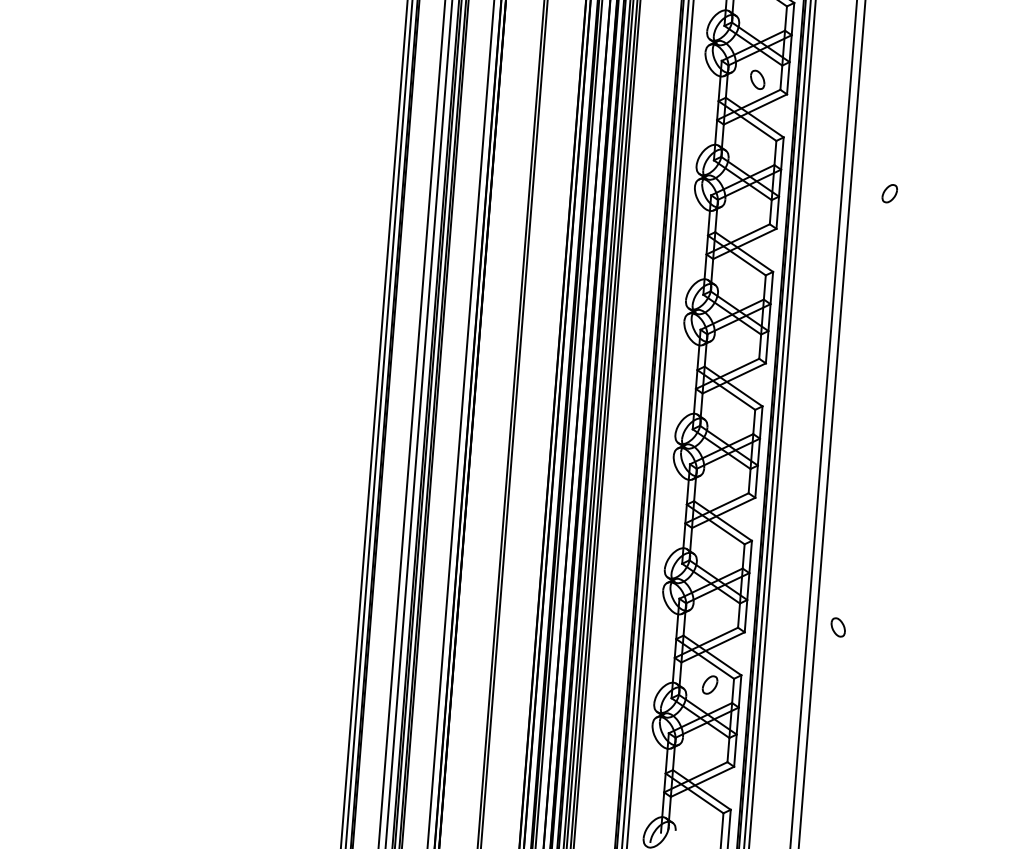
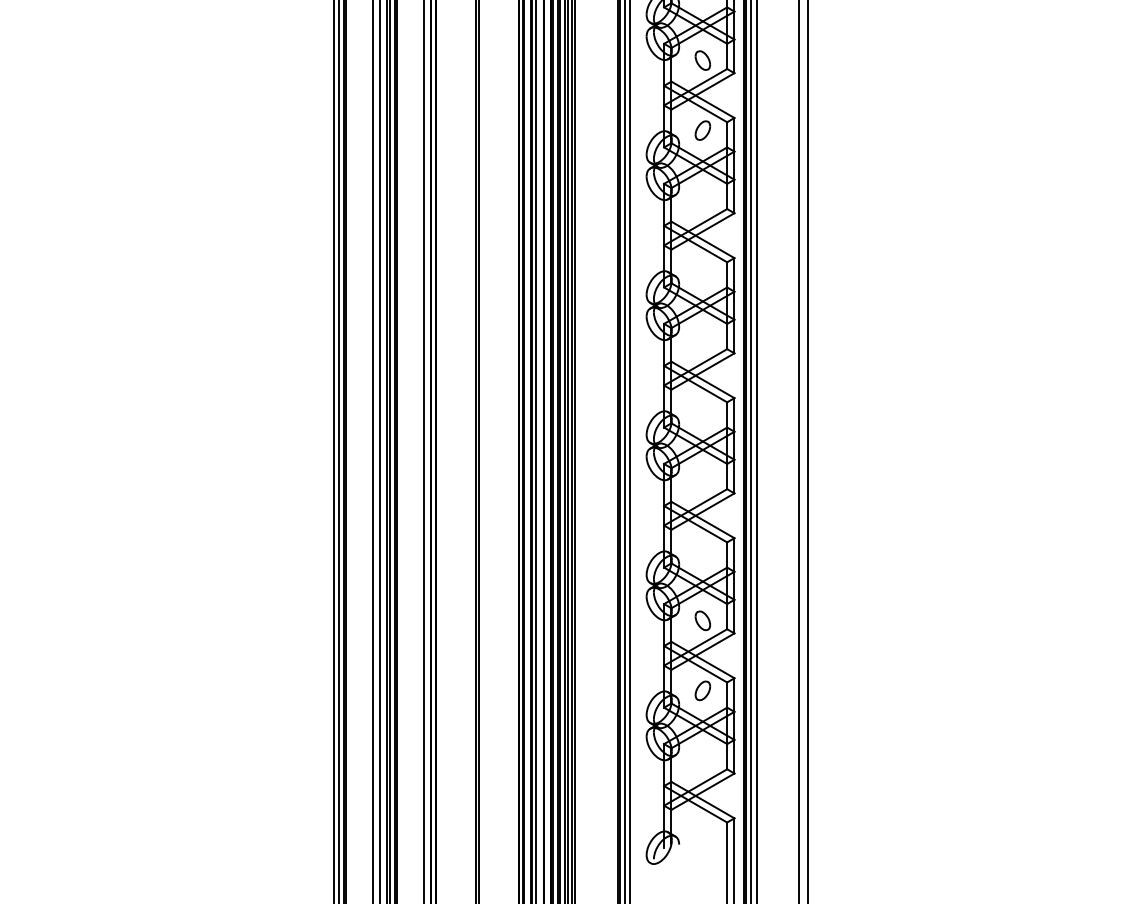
part: (889, 193) -> (702, 130), moved
part: (837, 627) -> (702, 620), moved

